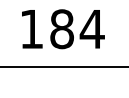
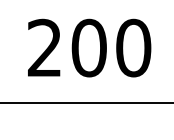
text: (62, 29) -> (89, 48), 184 -> 200

